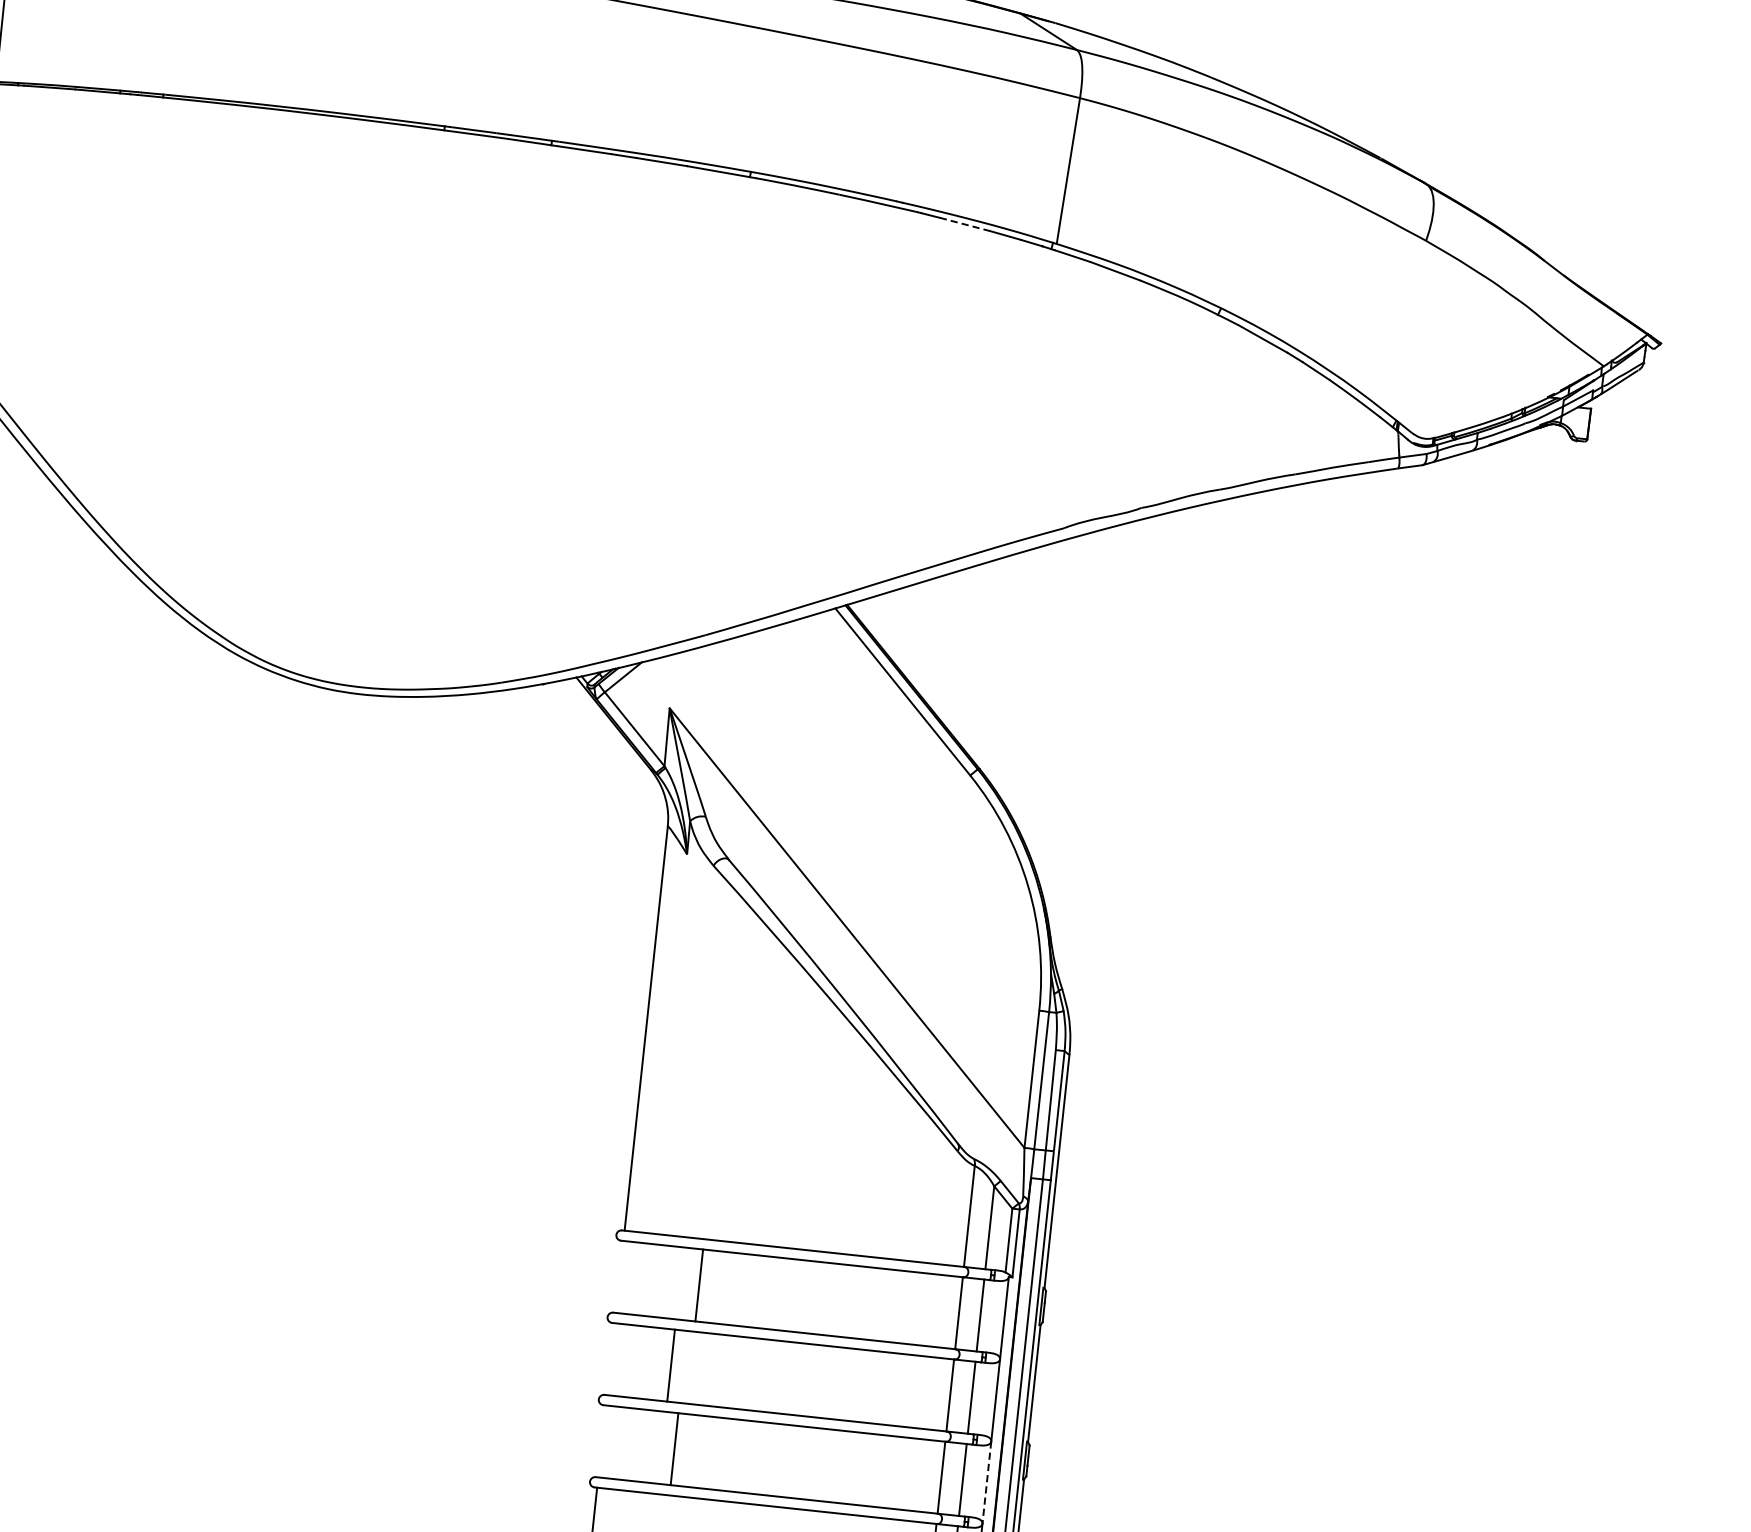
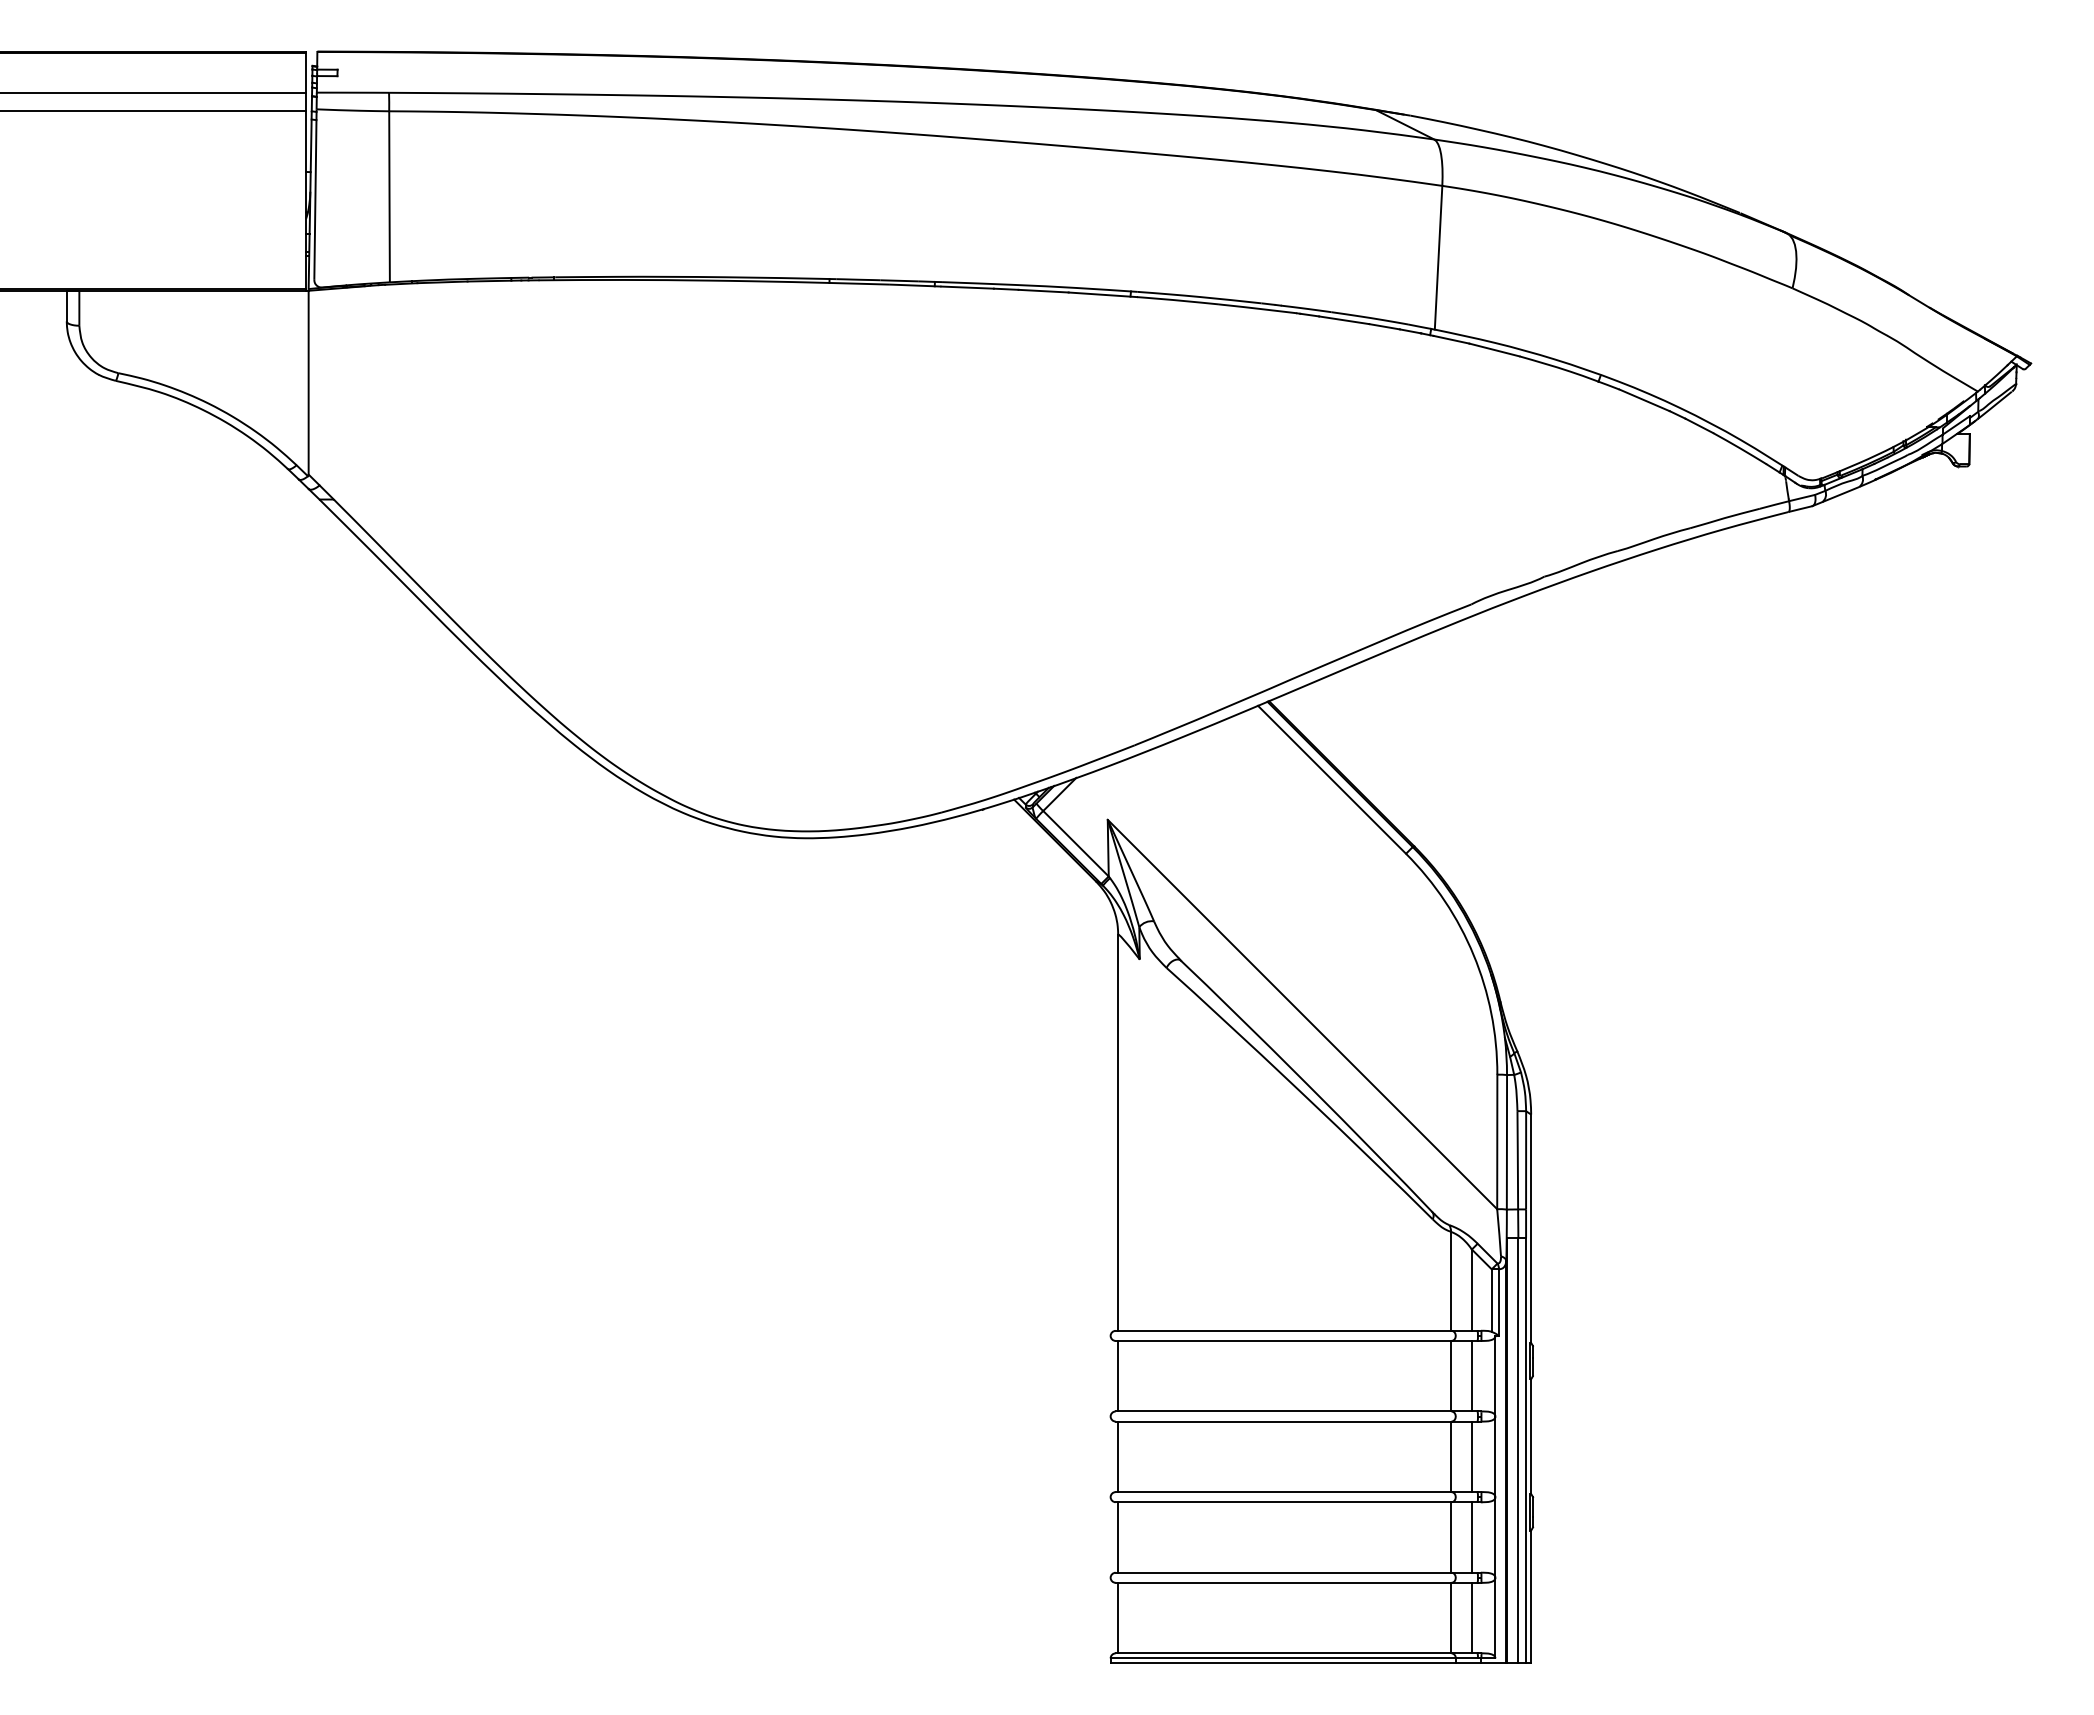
line: (964, 224) -> (1343, 320), dashed -> solid
line: (699, 1284) -> (1118, 1375), moved
line: (671, 1365) -> (1118, 1456), moved
line: (674, 1449) -> (1118, 1537), moved
line: (986, 1482) -> (1495, 1537), dashed -> solid

